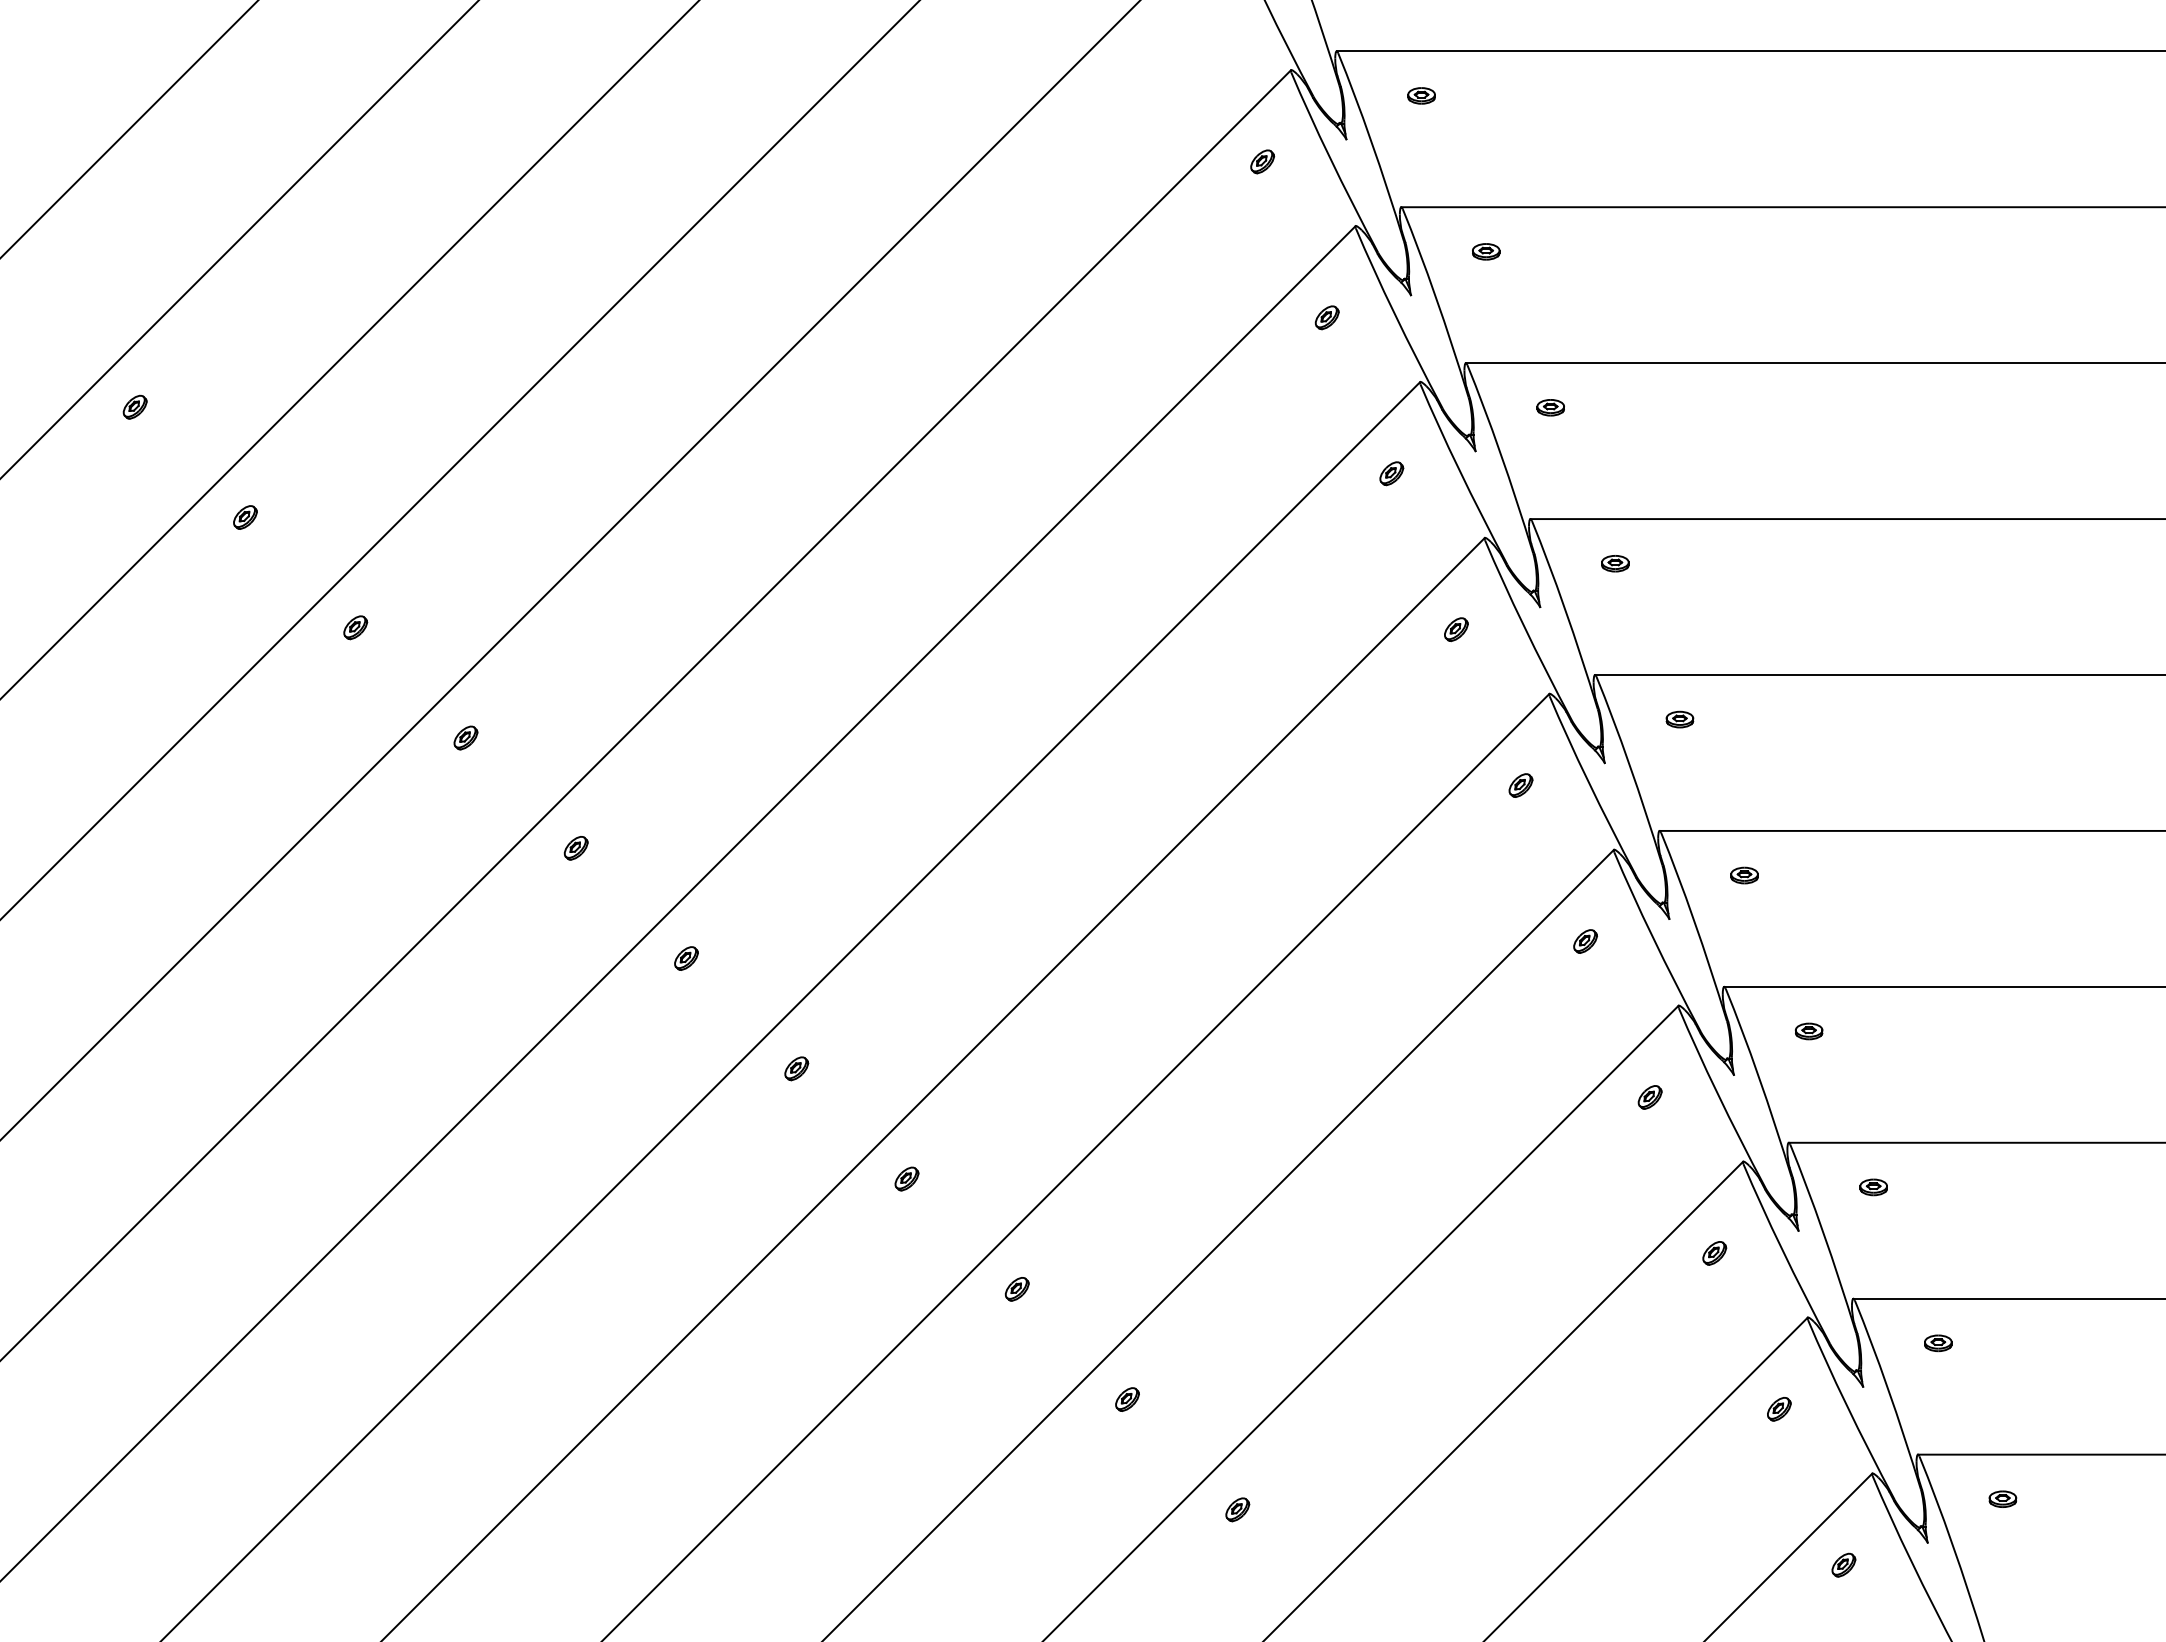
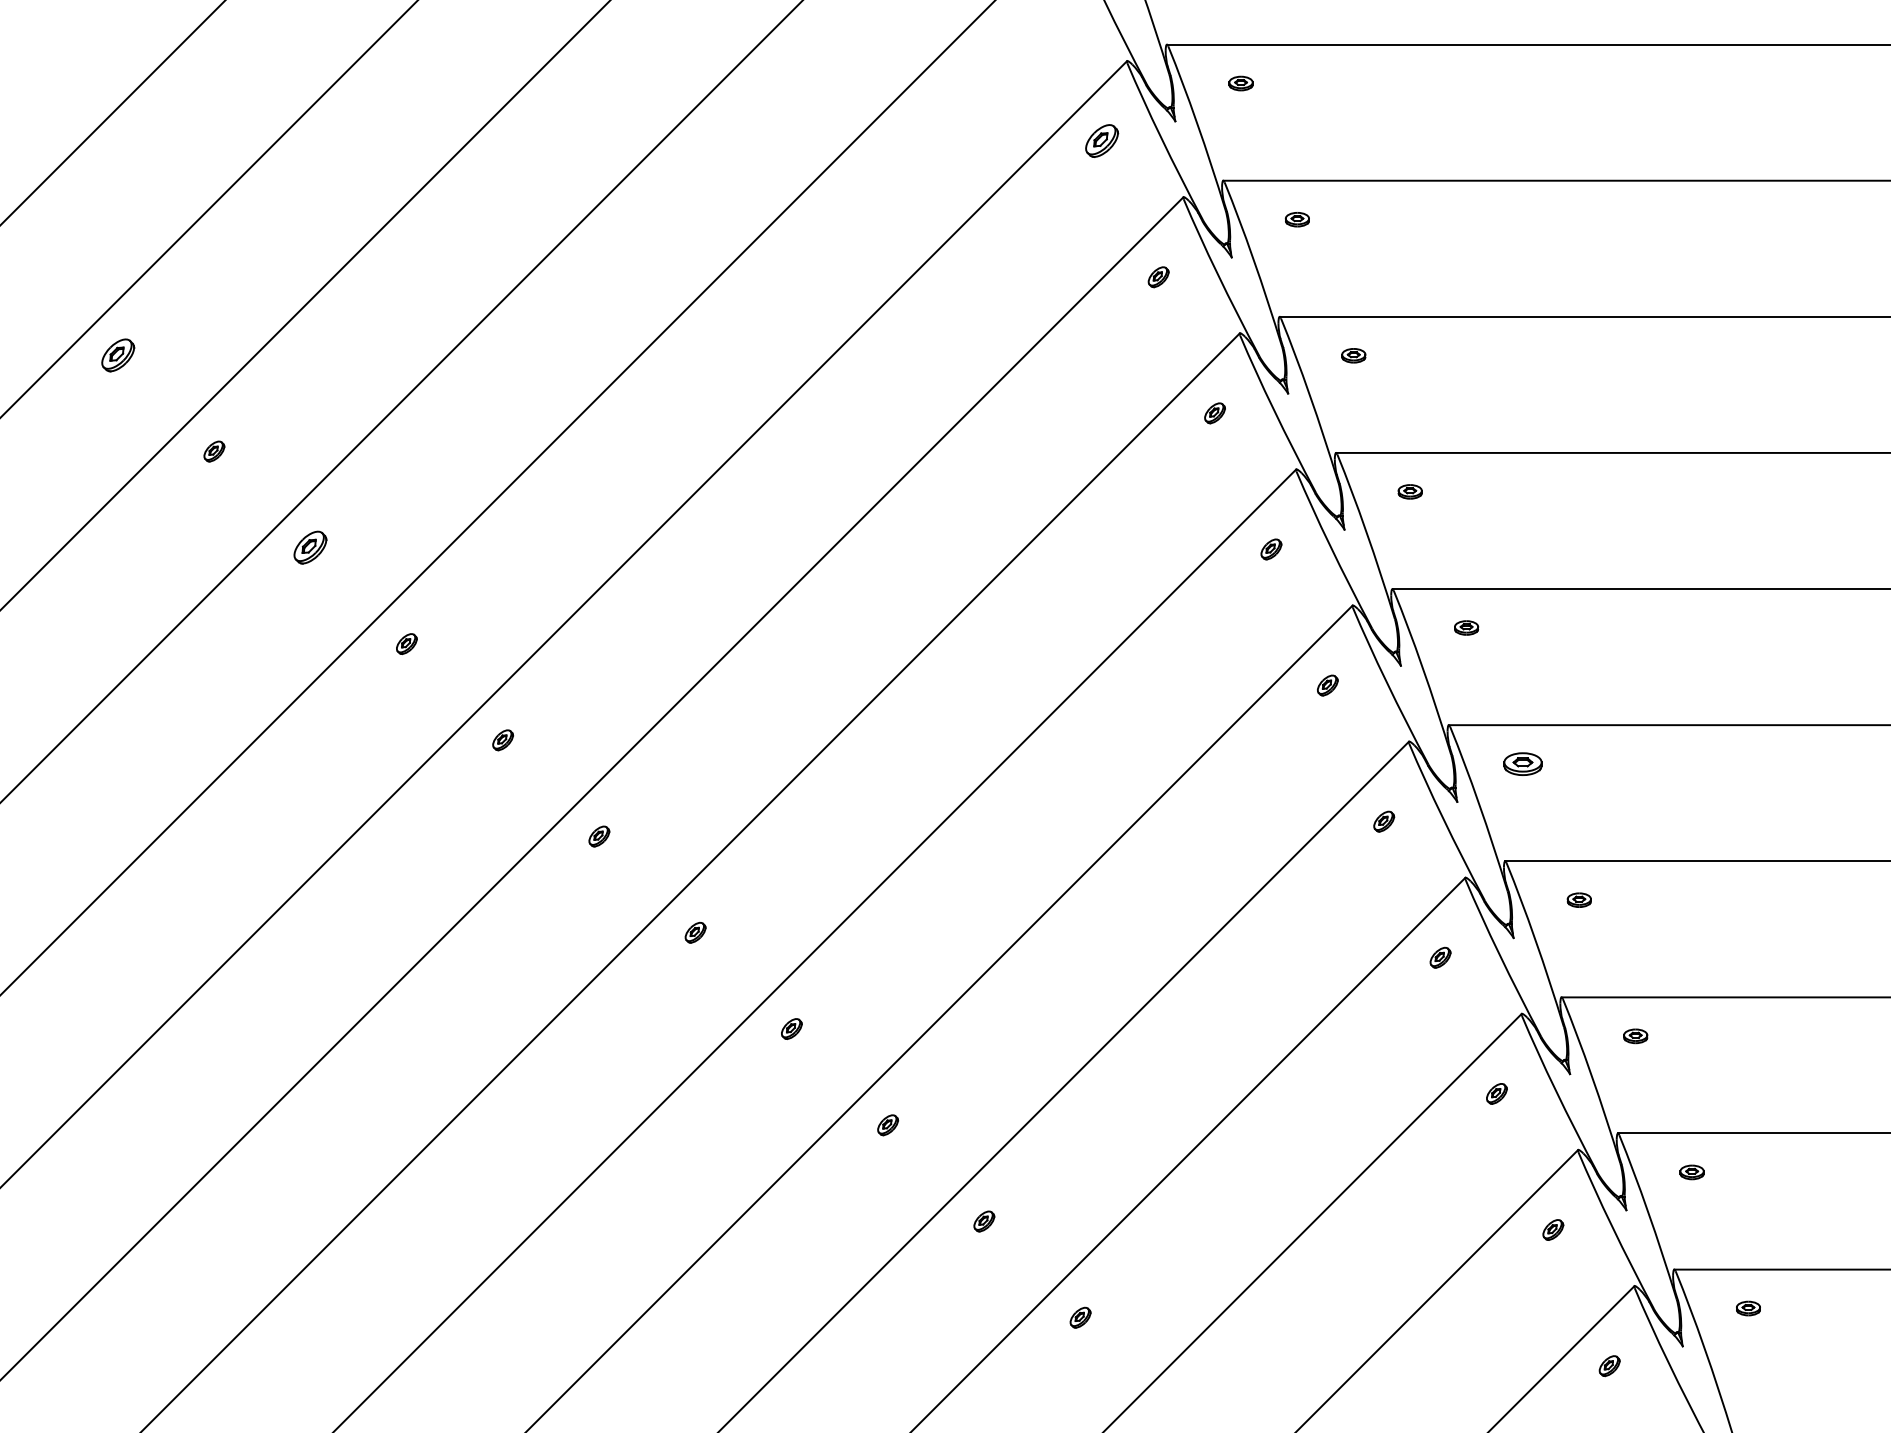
part: (1262, 161) -> (1102, 140), size x1.6
part: (134, 406) -> (117, 354), size x1.6
part: (355, 627) -> (310, 547), size x1.6
part: (1744, 875) -> (1522, 764), size x1.6

